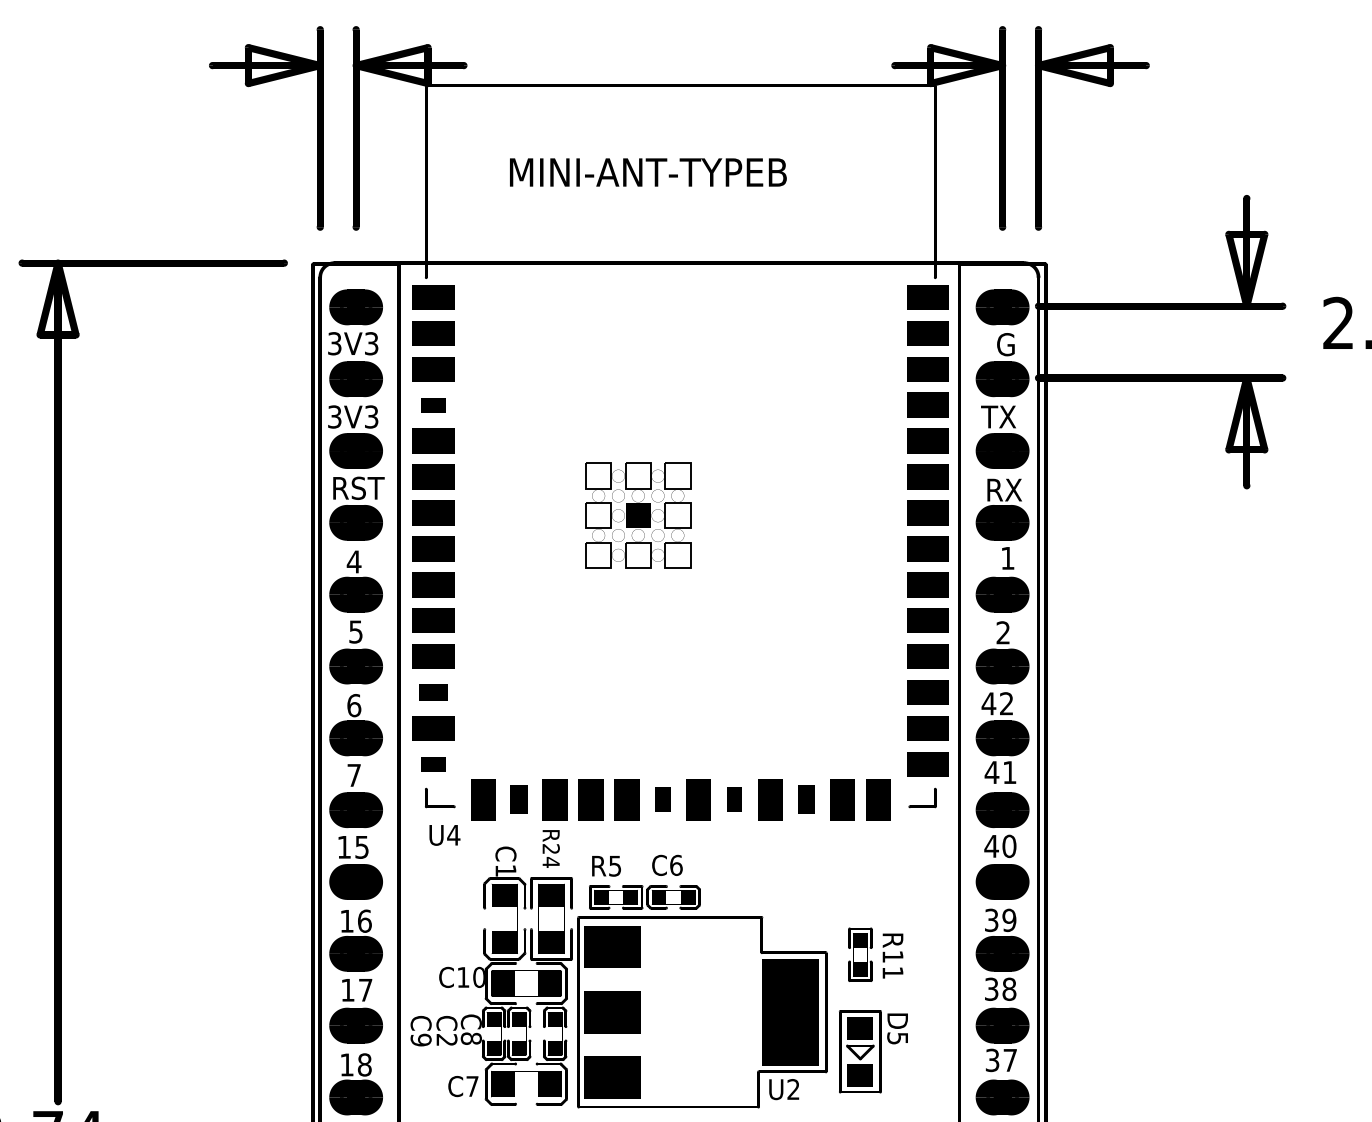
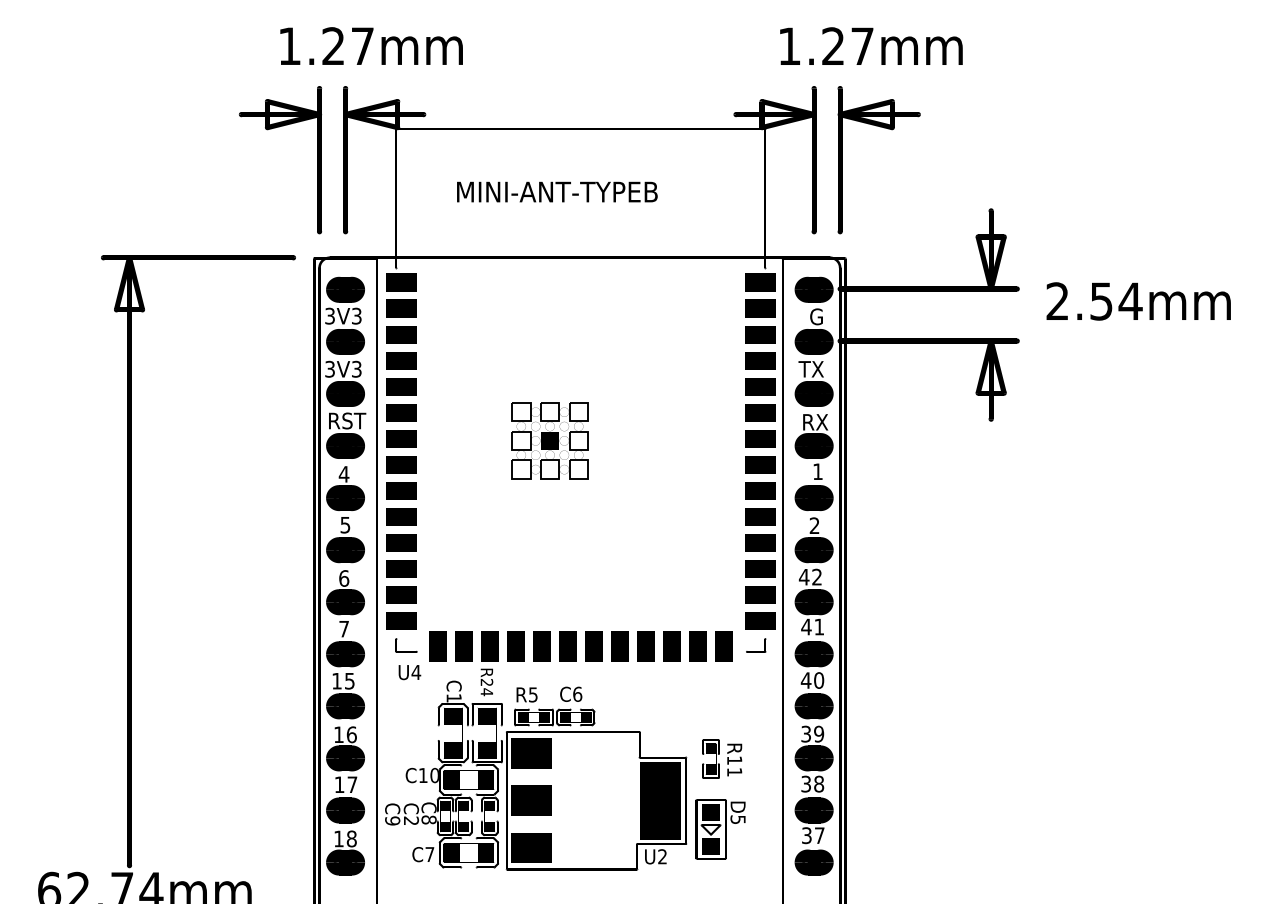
part: (433, 404) -> (401, 360), size x1.67
part: (433, 691) -> (401, 568), size x1.43
part: (433, 763) -> (401, 620), size x1.67
part: (518, 799) -> (463, 646), size x1.43
part: (662, 799) -> (567, 646), size x1.67
part: (734, 799) -> (619, 646), size x1.67
part: (805, 799) -> (671, 646), size x1.43

